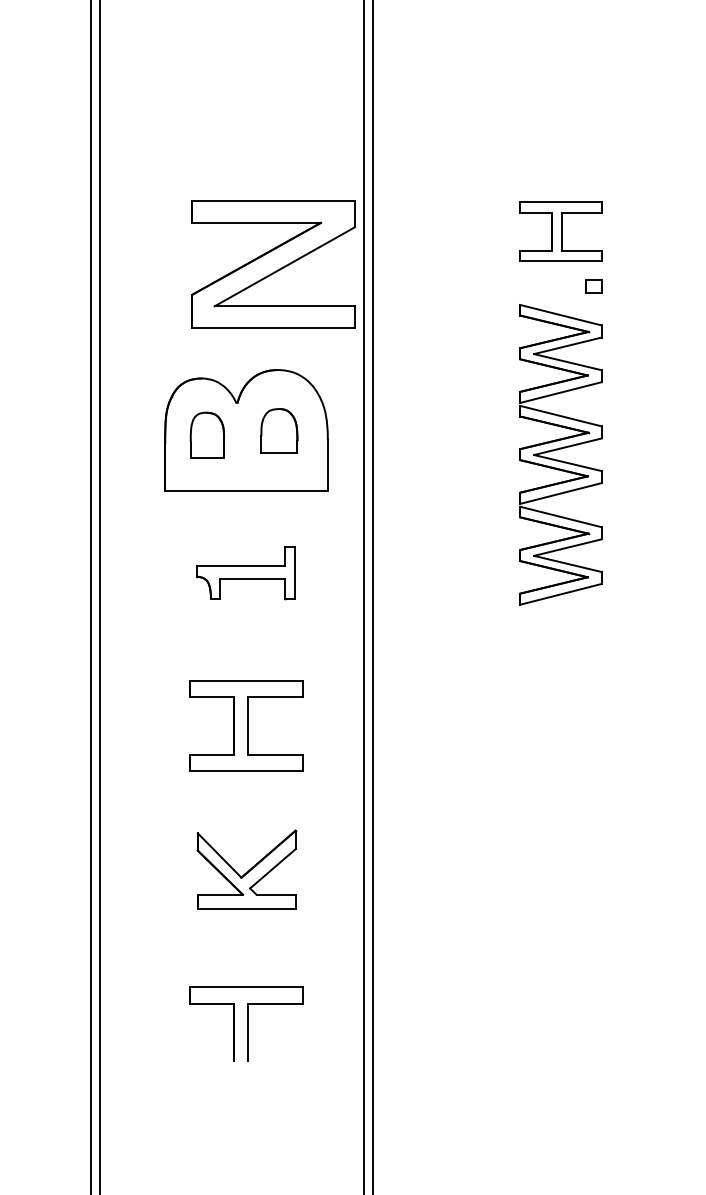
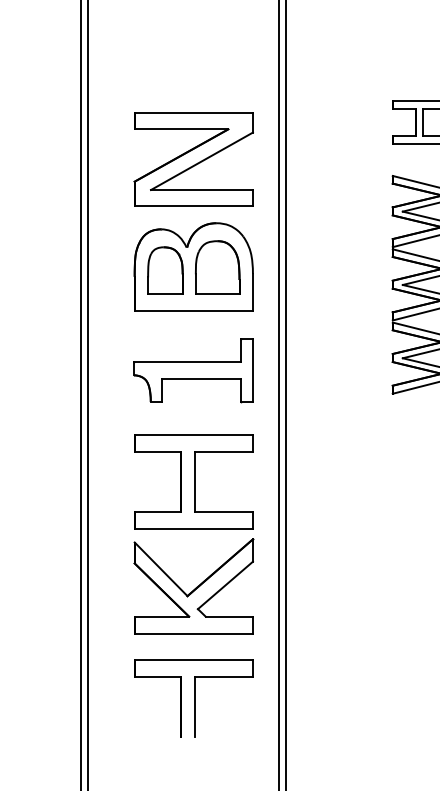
part: (273, 264) -> (193, 159), moved
part: (279, 430) -> (217, 267), size x1.67
part: (207, 434) -> (165, 270), size x1.43
part: (246, 572) -> (193, 370), size x1.67
part: (246, 725) -> (193, 481), size x1.43
part: (246, 869) -> (193, 586), size x1.67
part: (246, 1023) -> (193, 698), size x1.43

